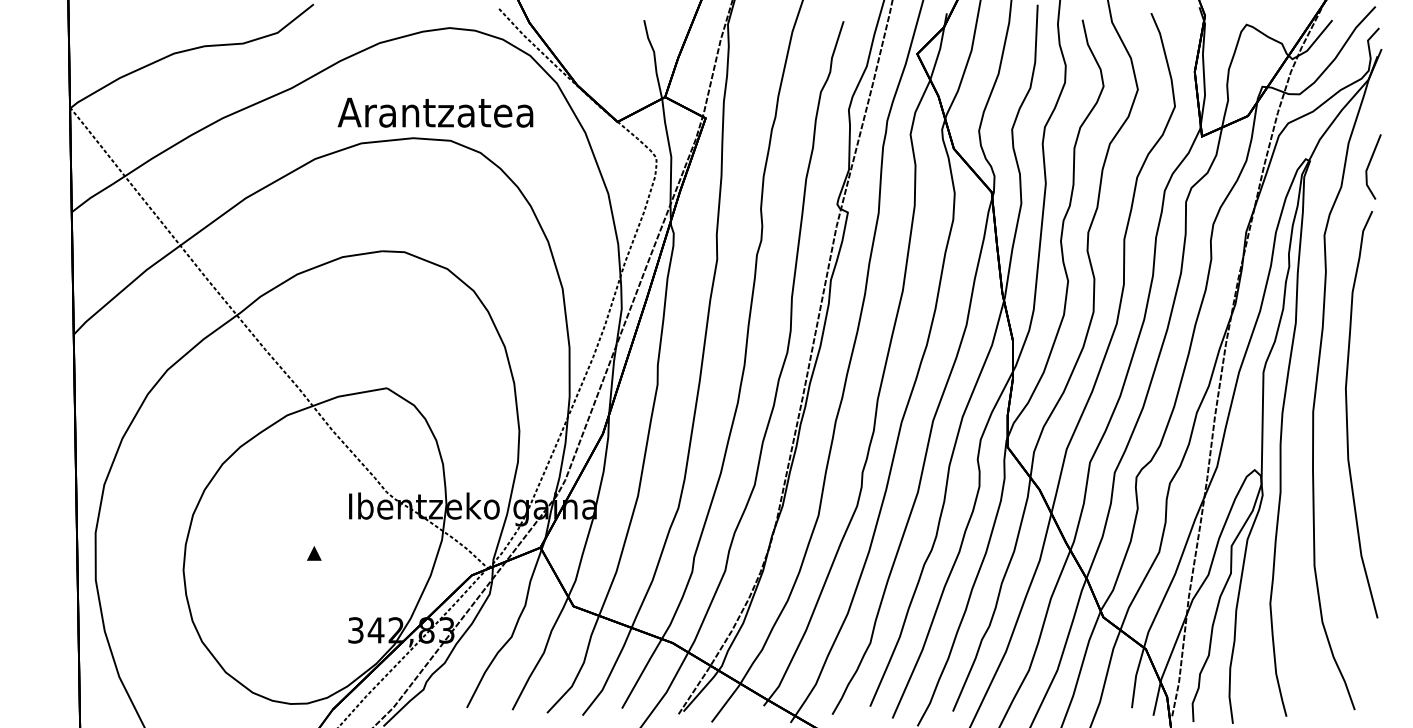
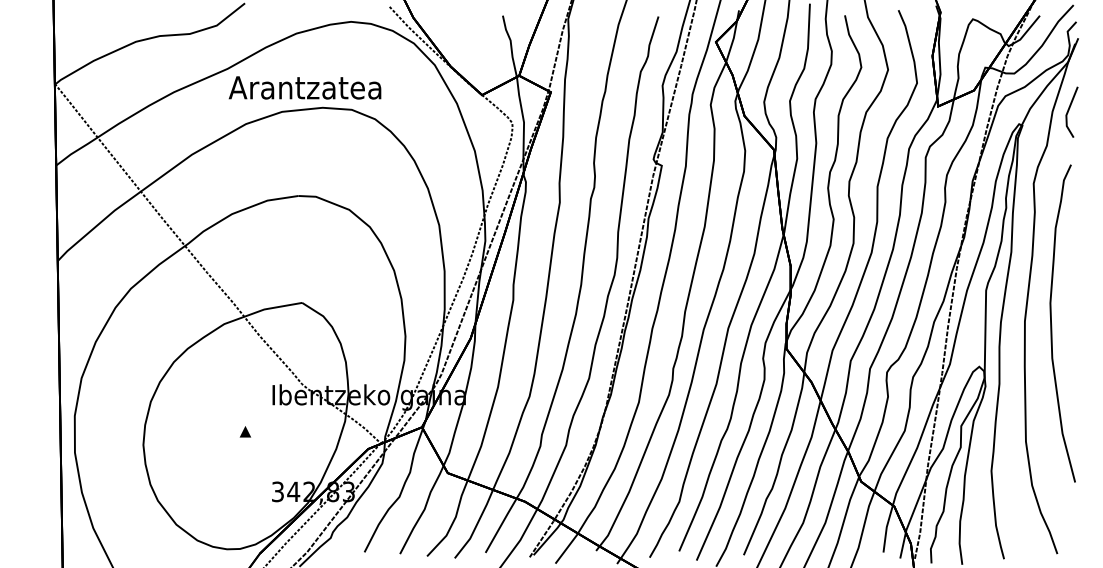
text: (434, 112) -> (304, 87), moved
line: (1370, 164) -> (1069, 110), moved

